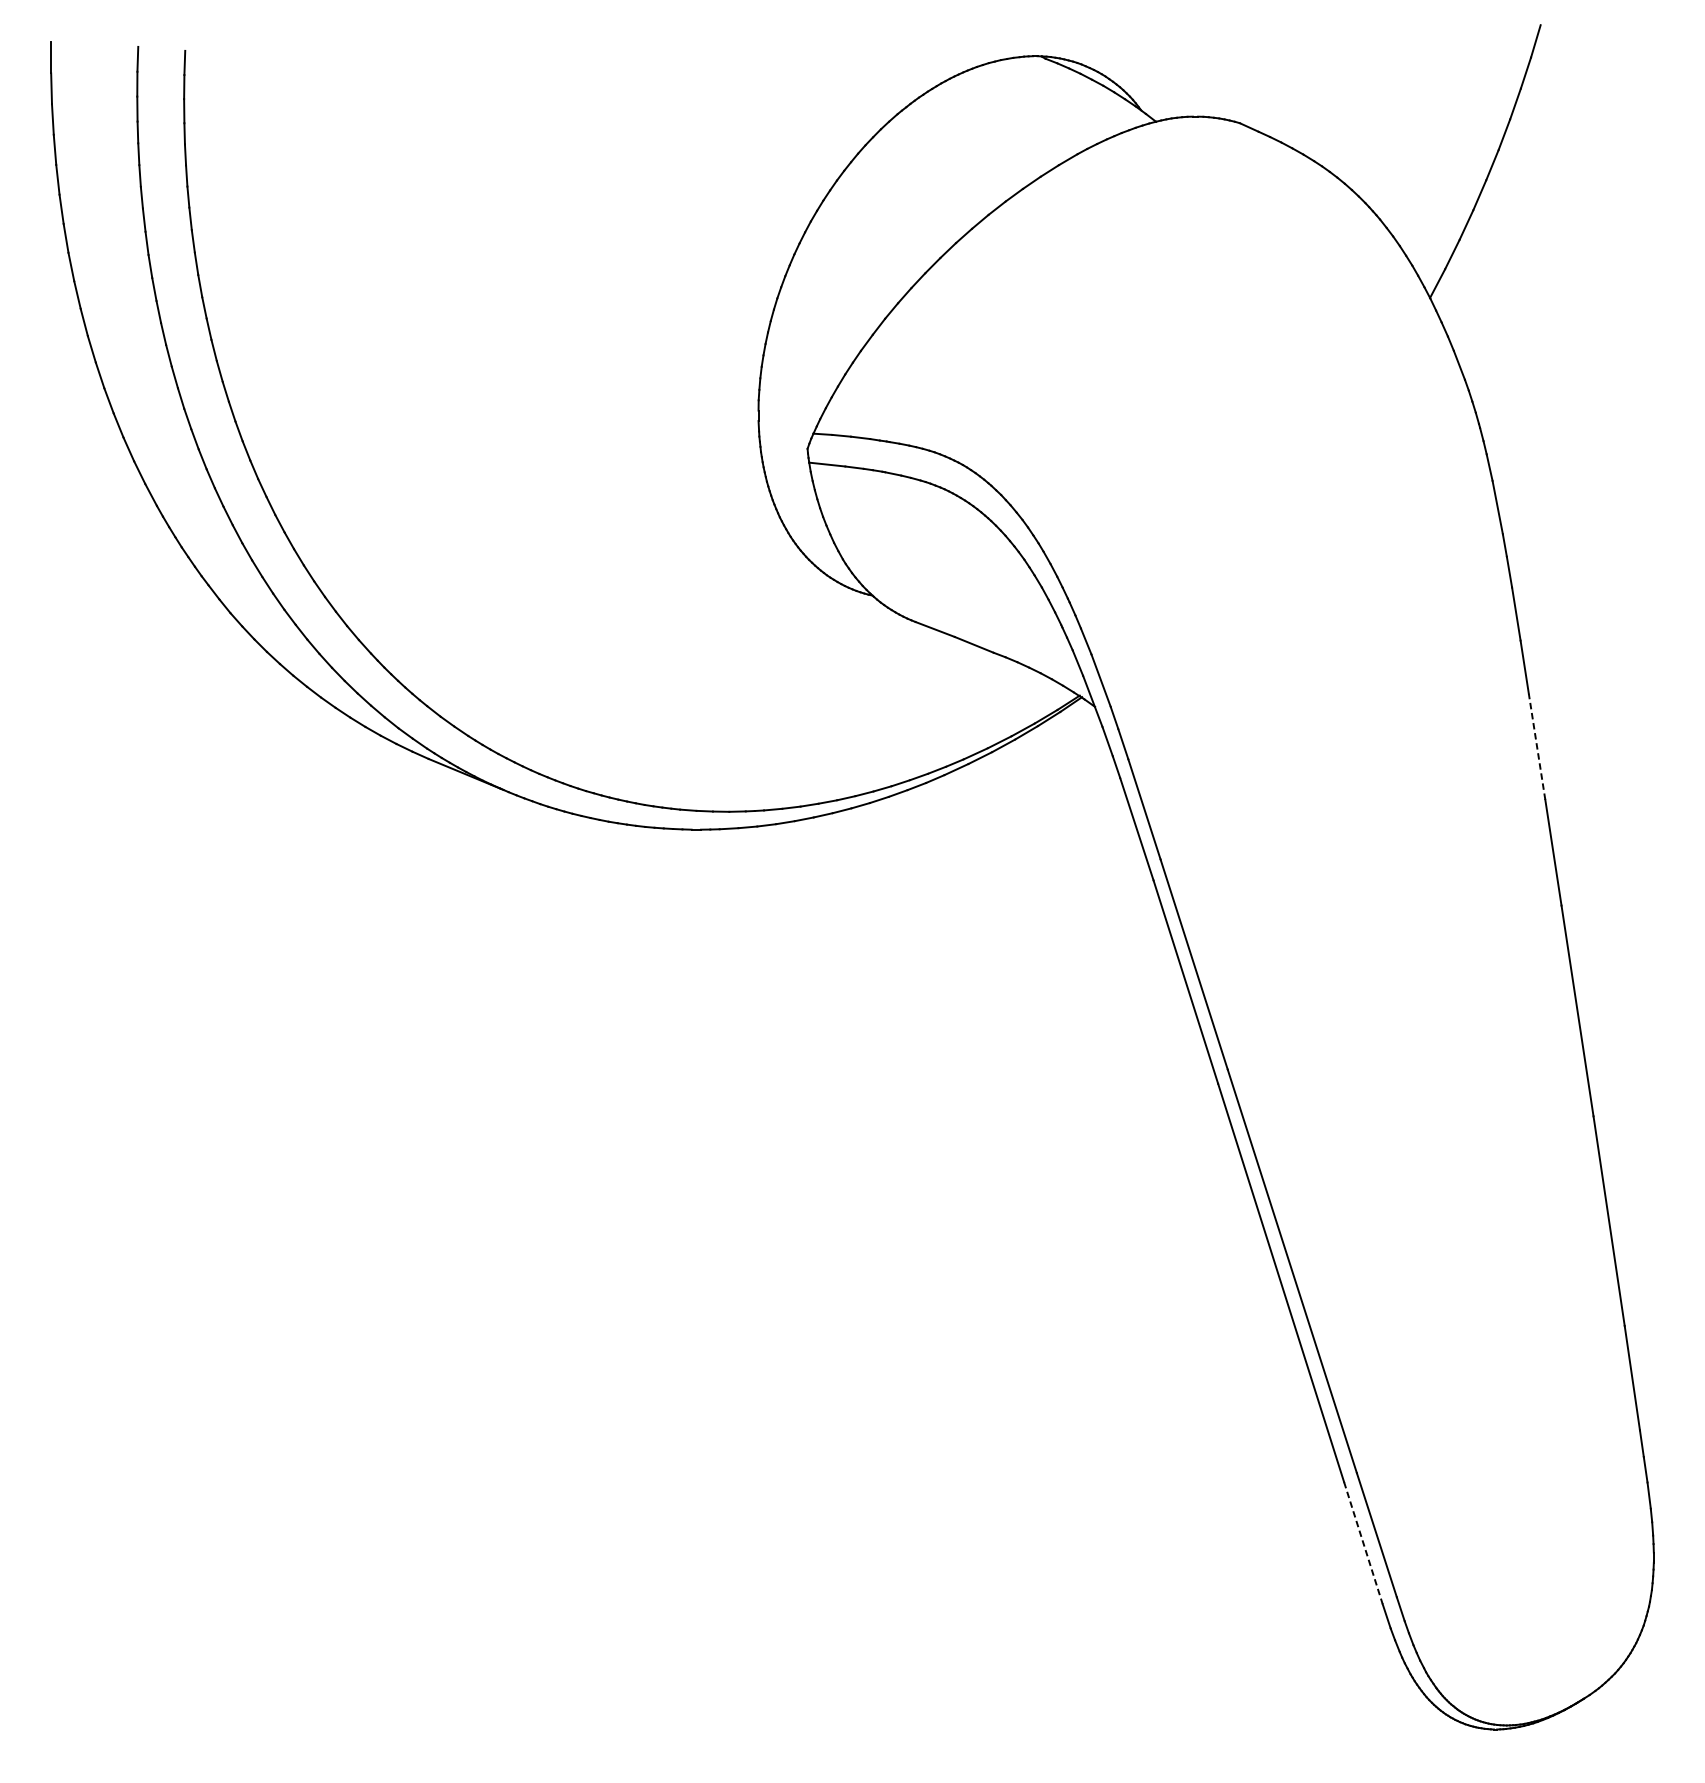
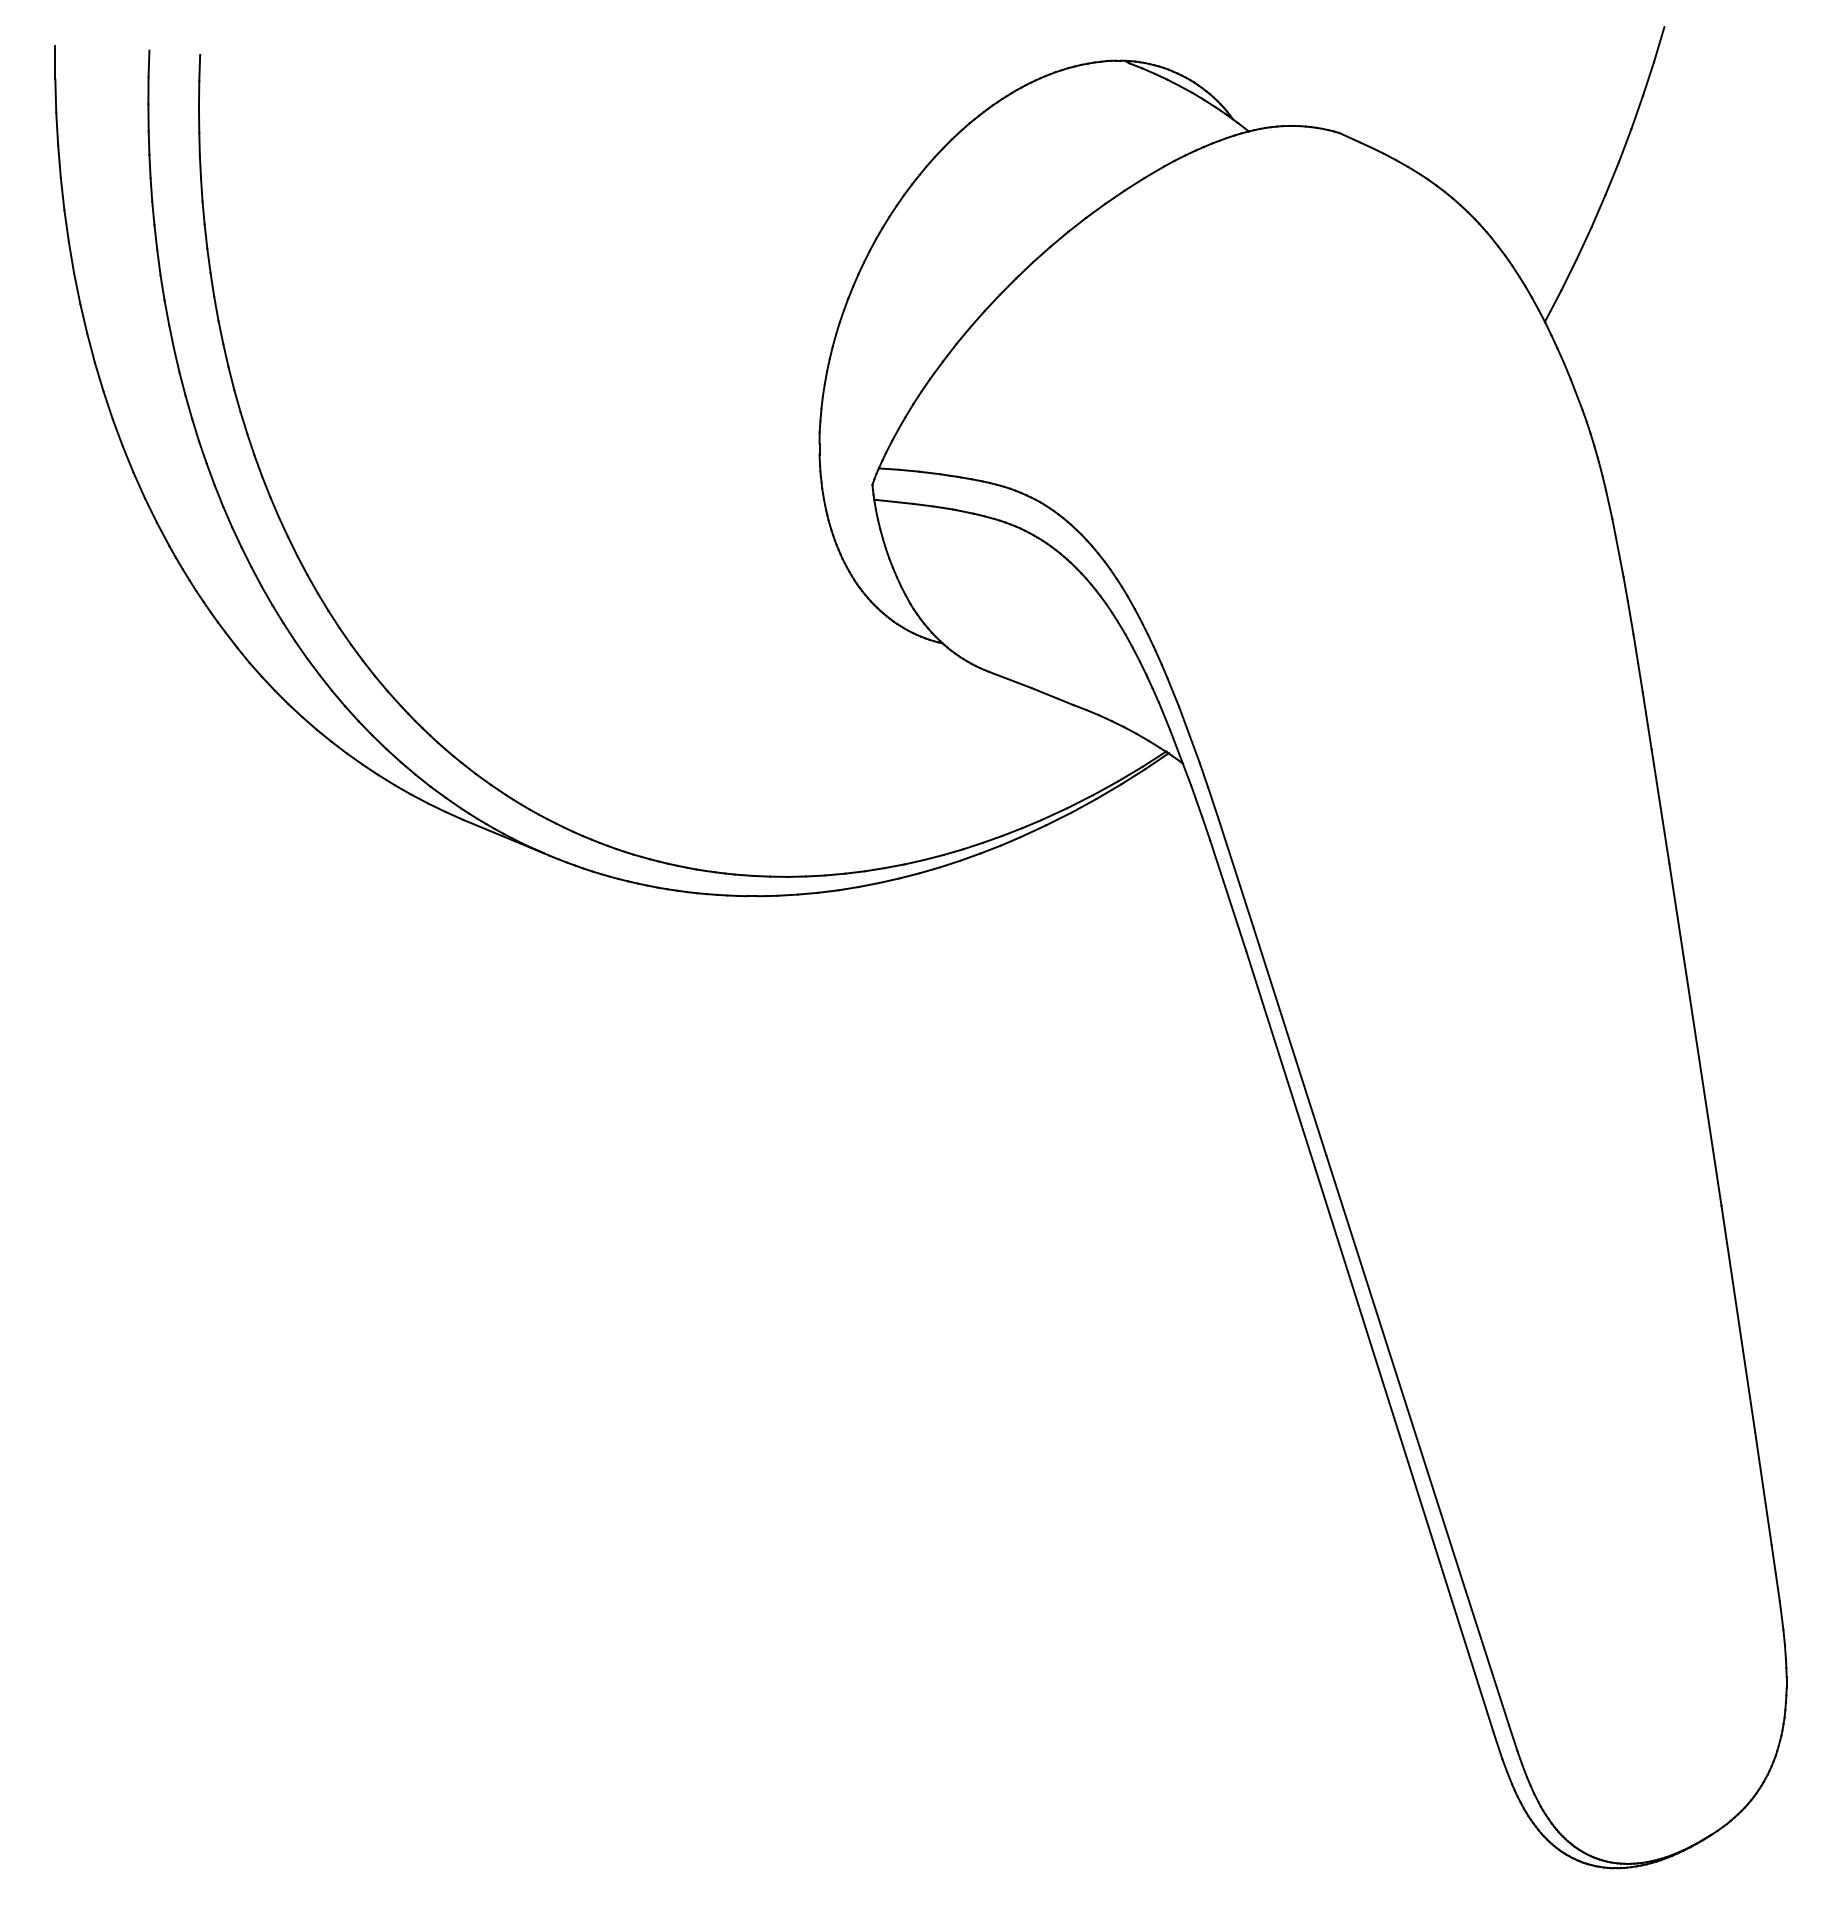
line: (1537, 746) -> (1660, 806), dashed -> solid
line: (1363, 1543) -> (1473, 1667), dashed -> solid

